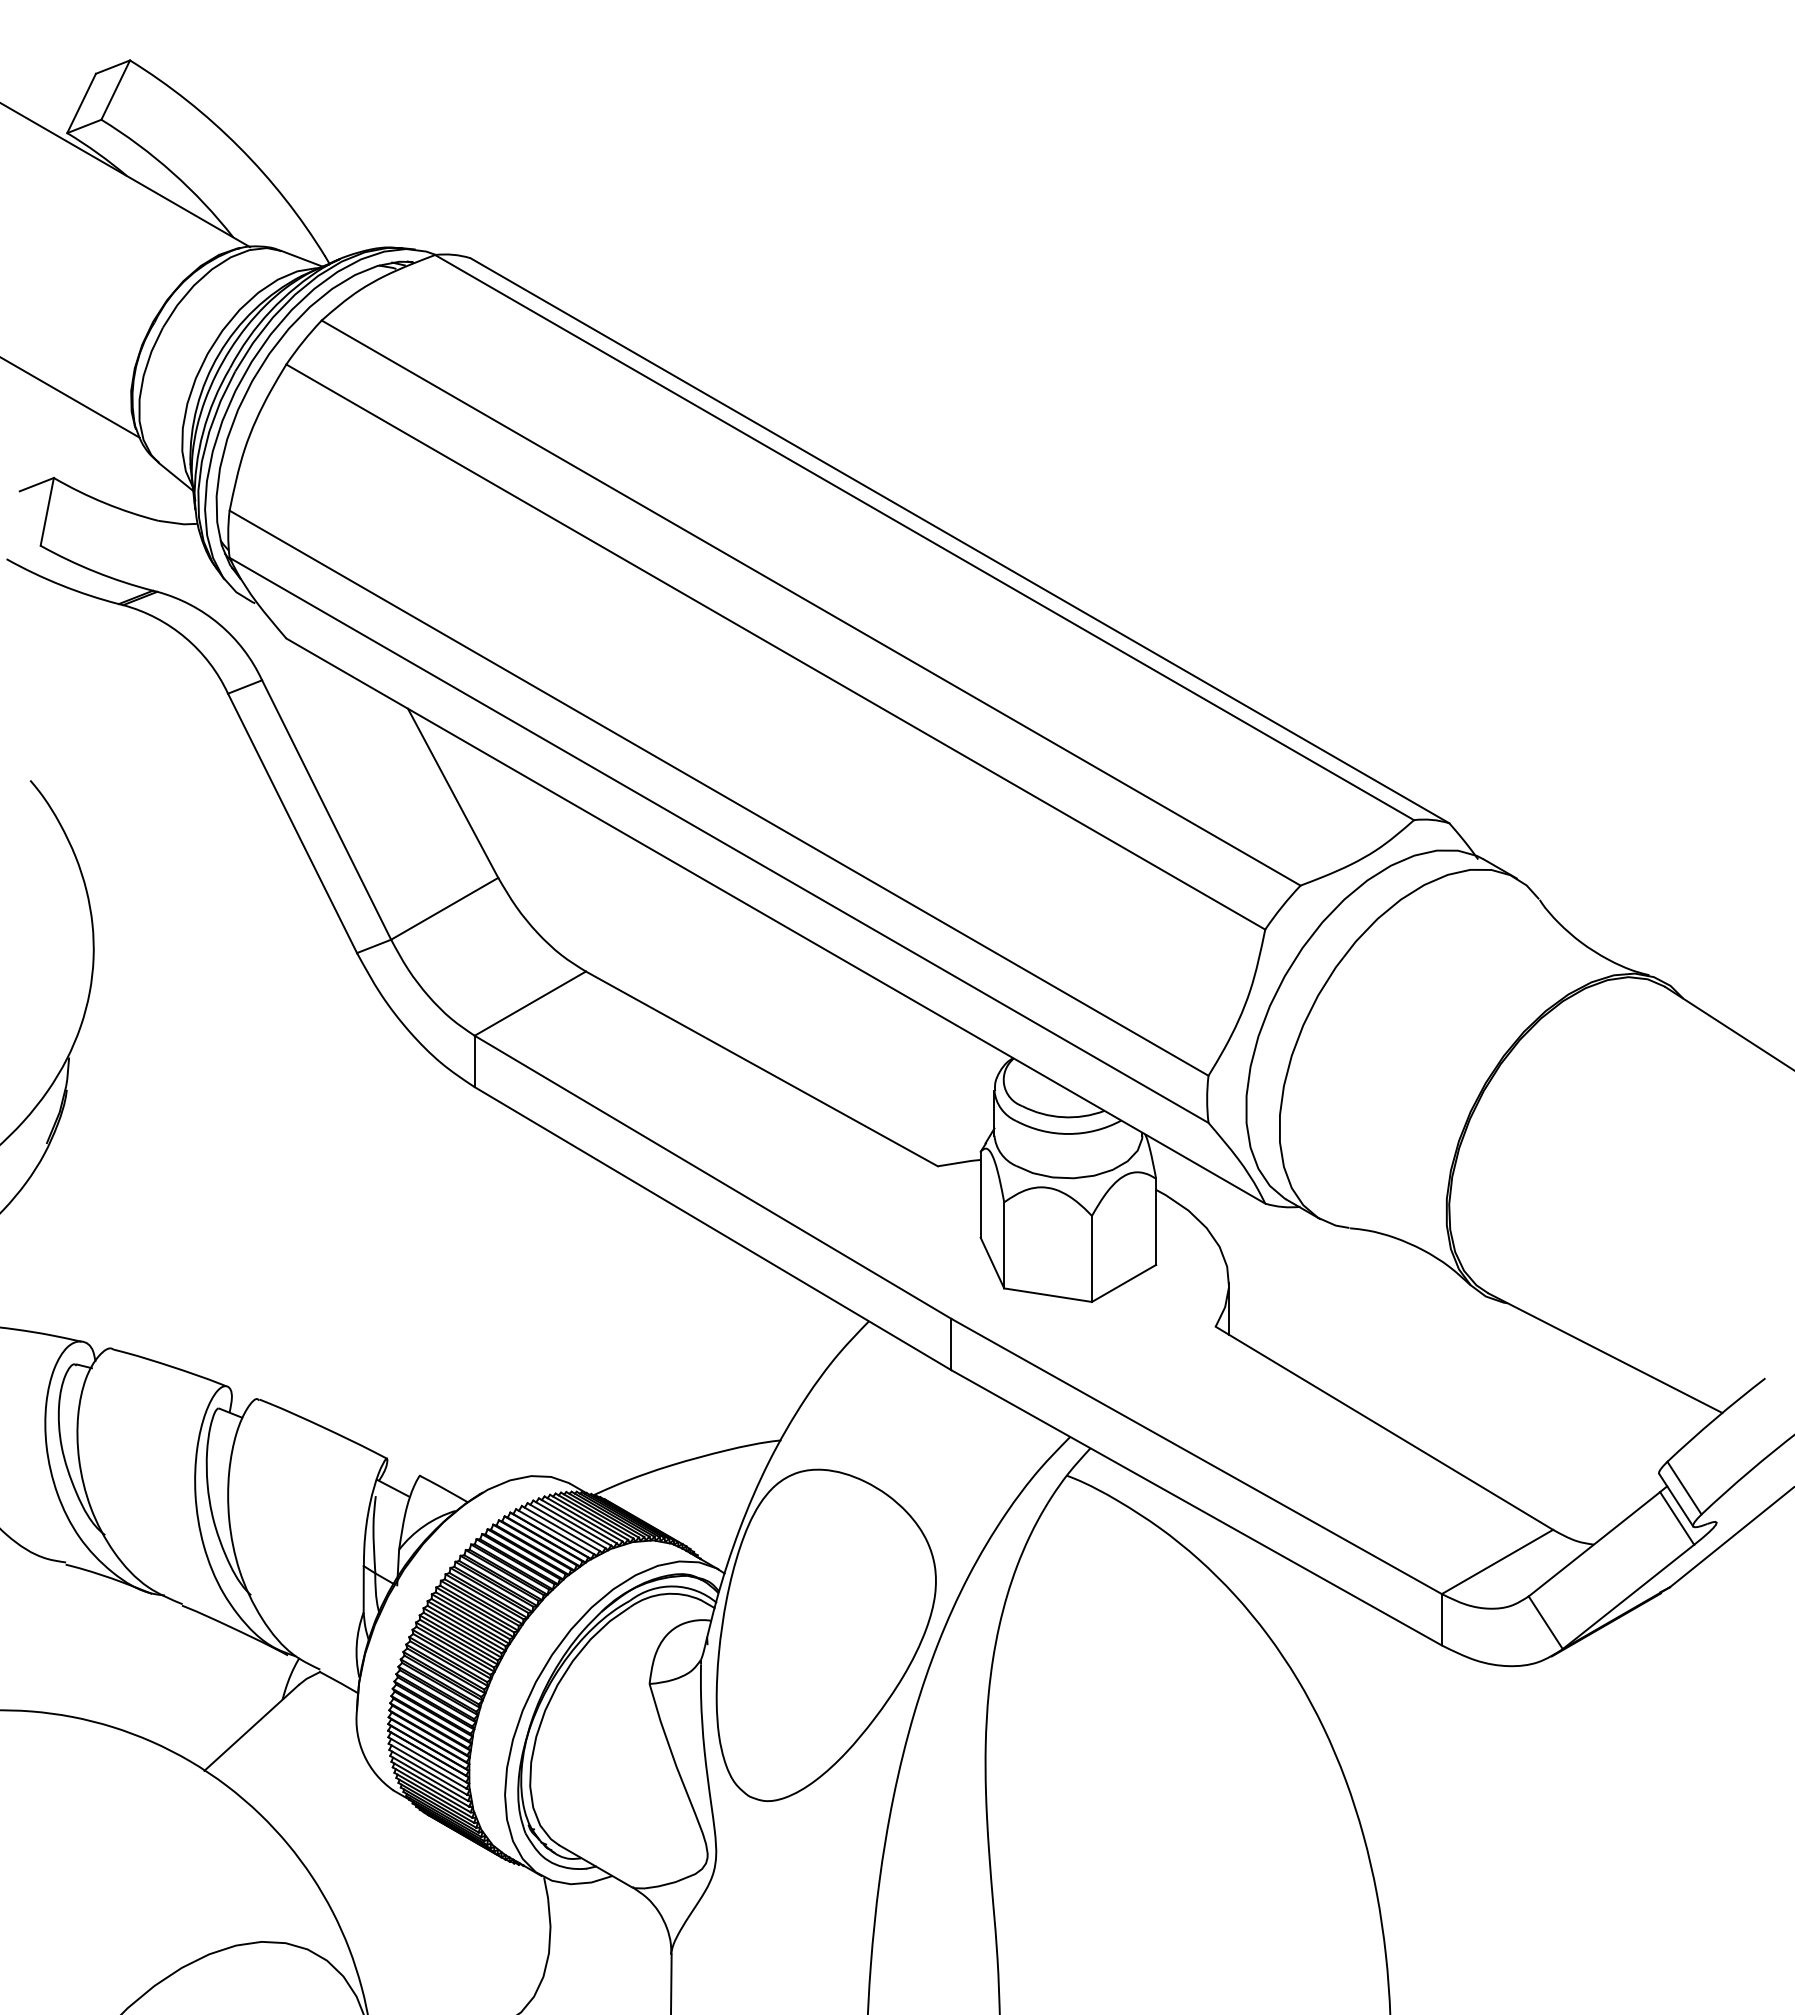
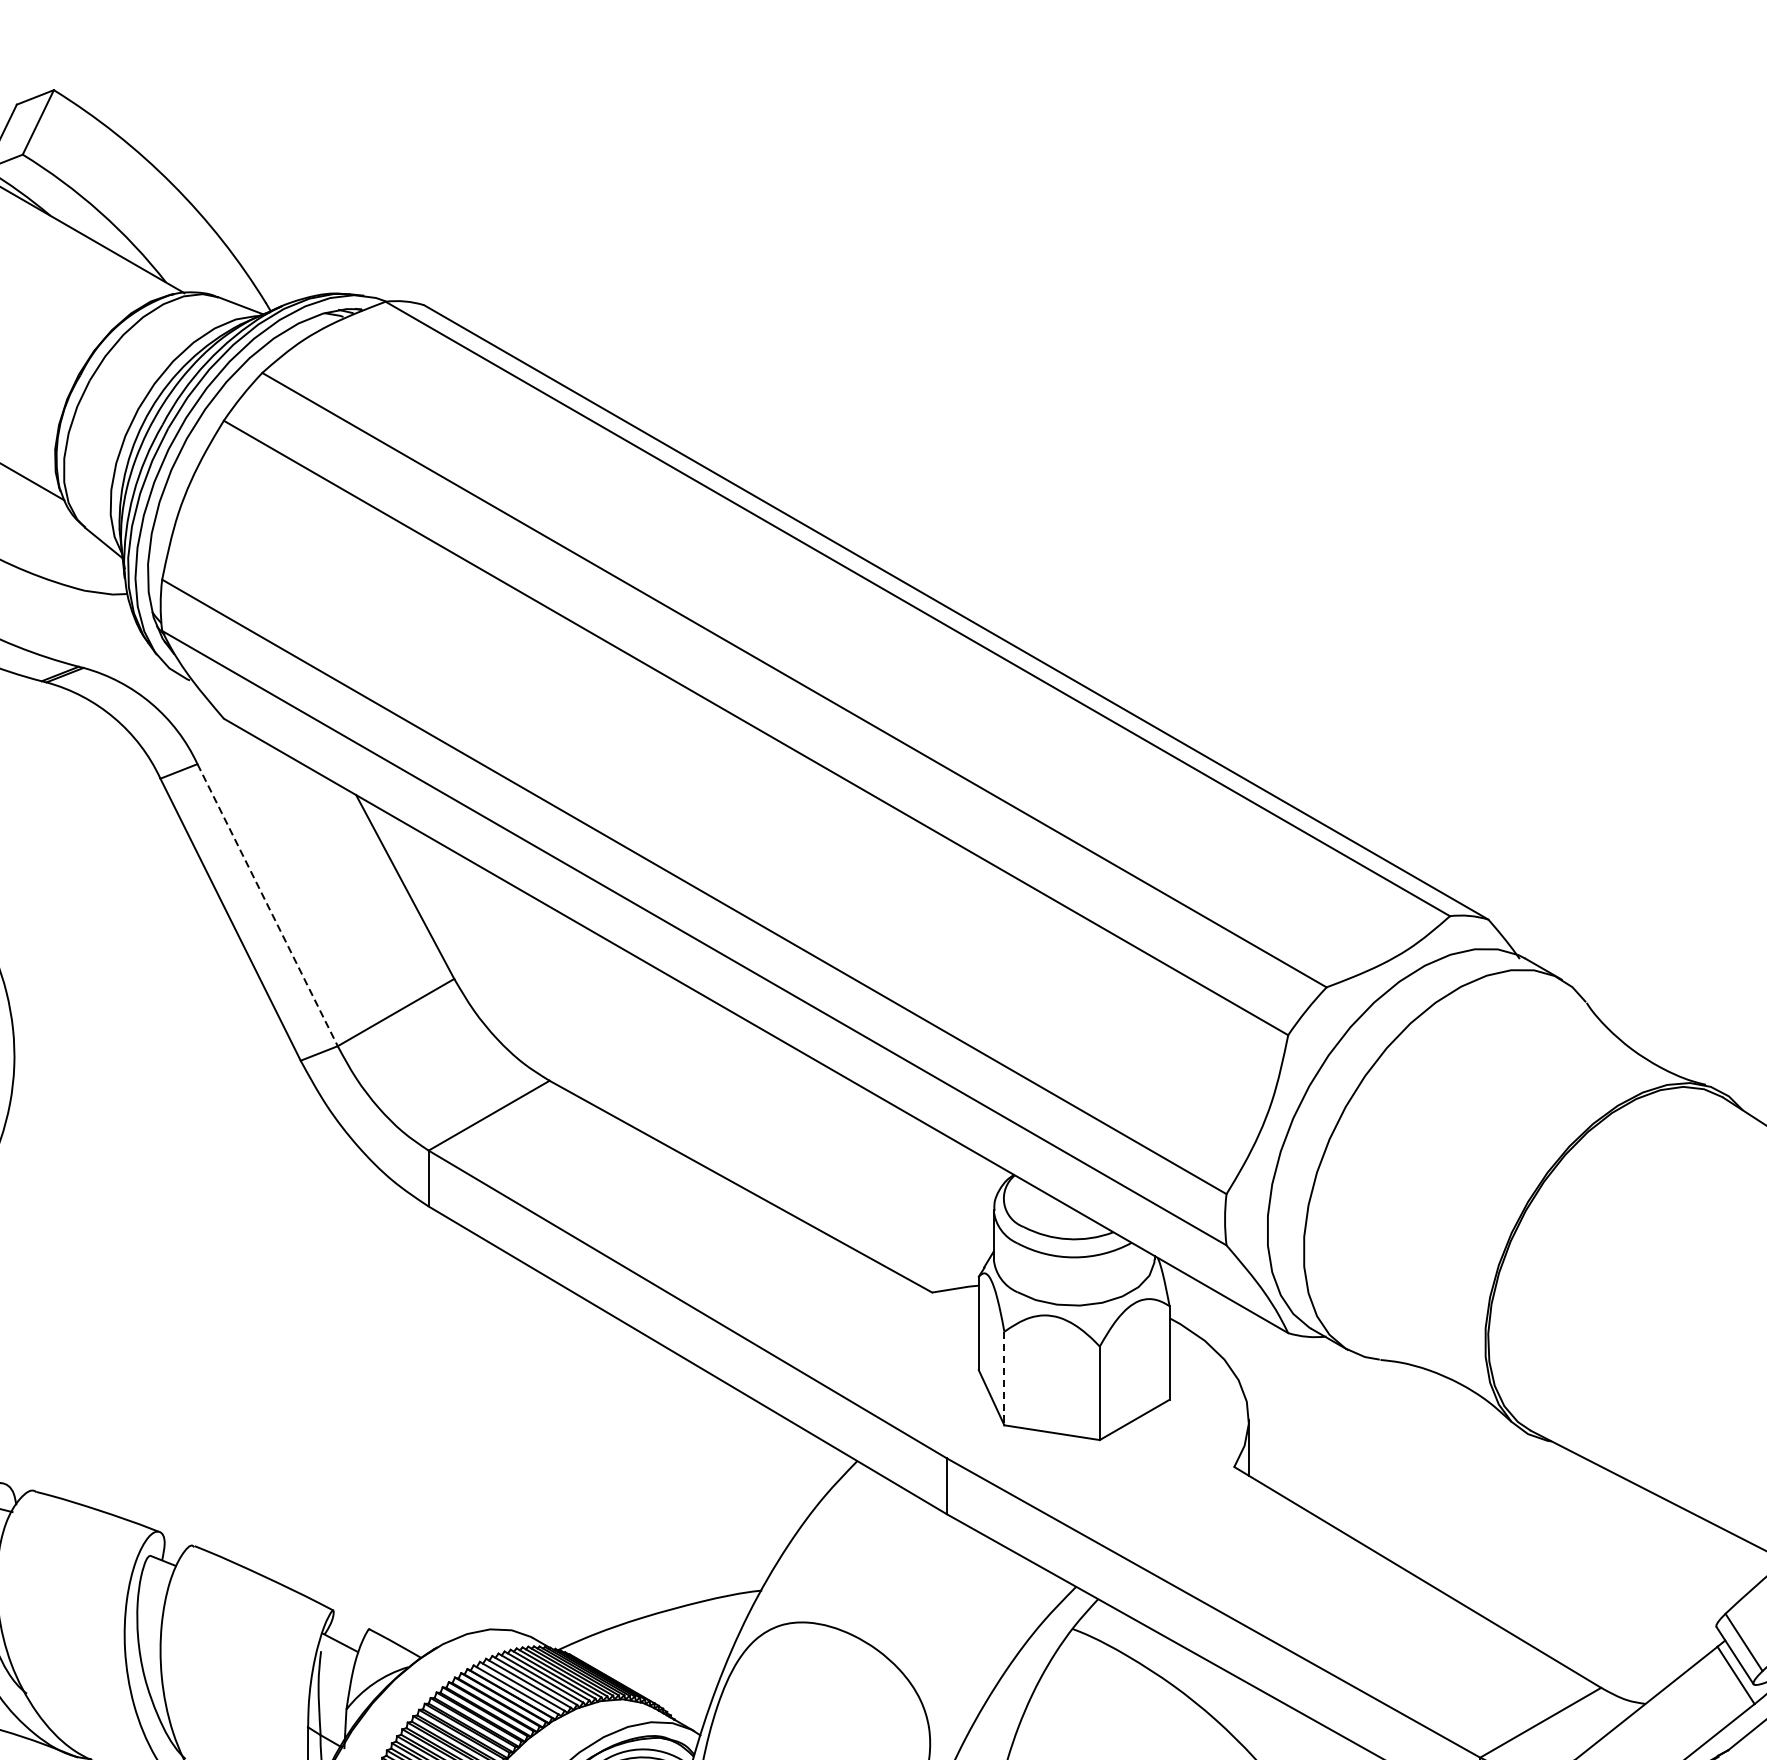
line: (326, 810) -> (267, 905), solid -> dashed
line: (1004, 1245) -> (1004, 1378), solid -> dashed

